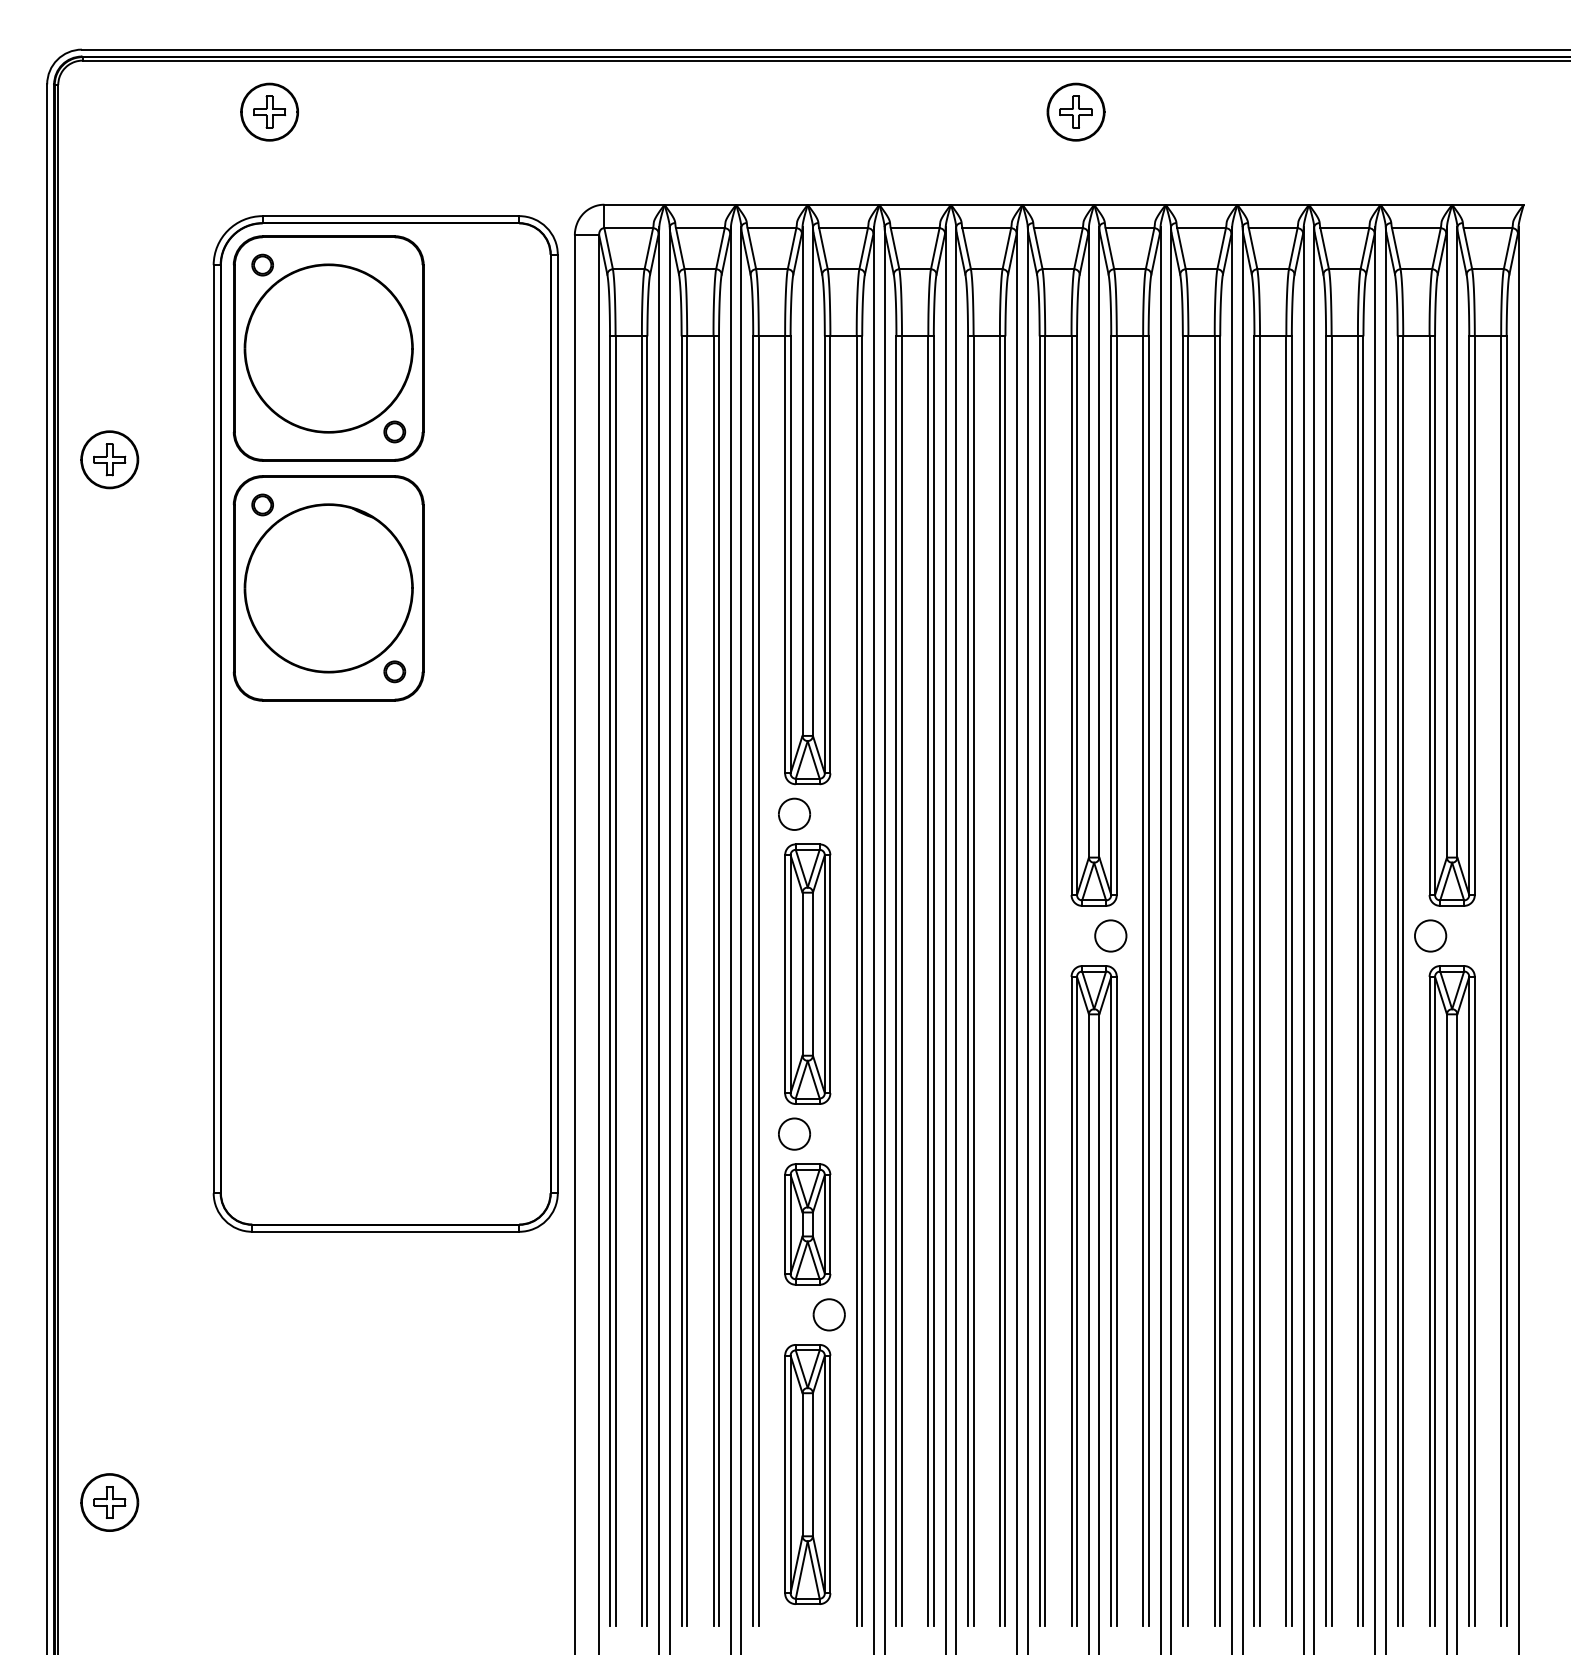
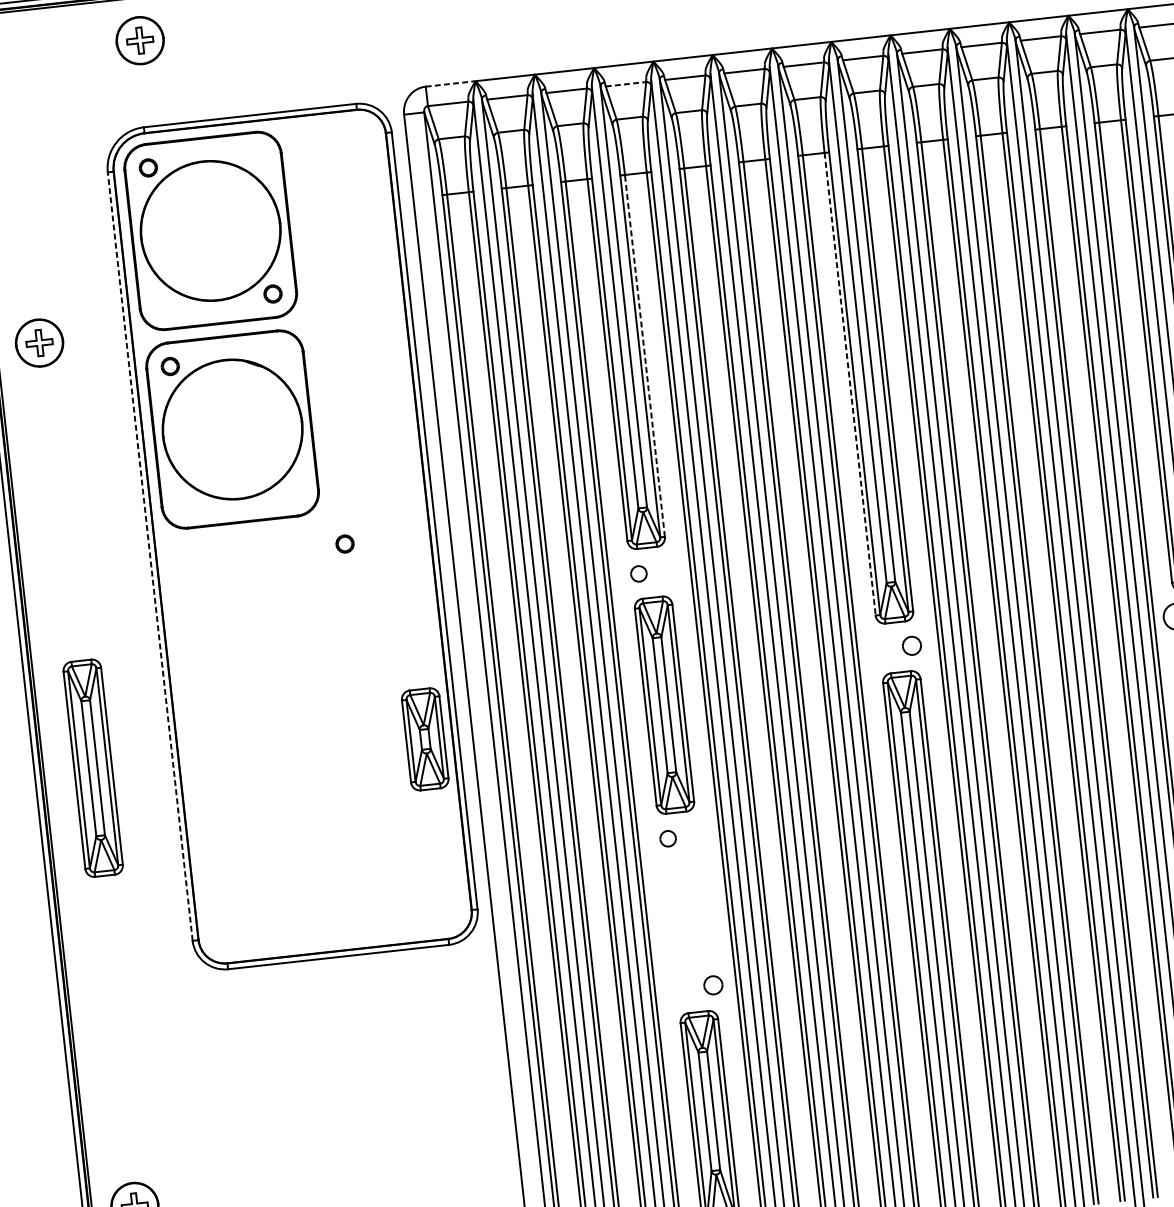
line: (634, 204) -> (450, 83), solid -> dashed
line: (844, 228) -> (626, 84), solid -> dashed
line: (830, 554) -> (644, 355), solid -> dashed
line: (1071, 616) -> (850, 384), solid -> dashed
part: (394, 671) -> (344, 543), moved
line: (213, 728) -> (150, 556), solid -> dashed
part: (794, 813) -> (638, 573), size x0.6
part: (1110, 935) -> (911, 645), size x0.7
part: (117, 973) -> (92, 767), added
part: (794, 1133) -> (668, 838), size x0.6
part: (807, 1224) -> (425, 739), moved
part: (828, 1314) -> (712, 985), size x0.7

